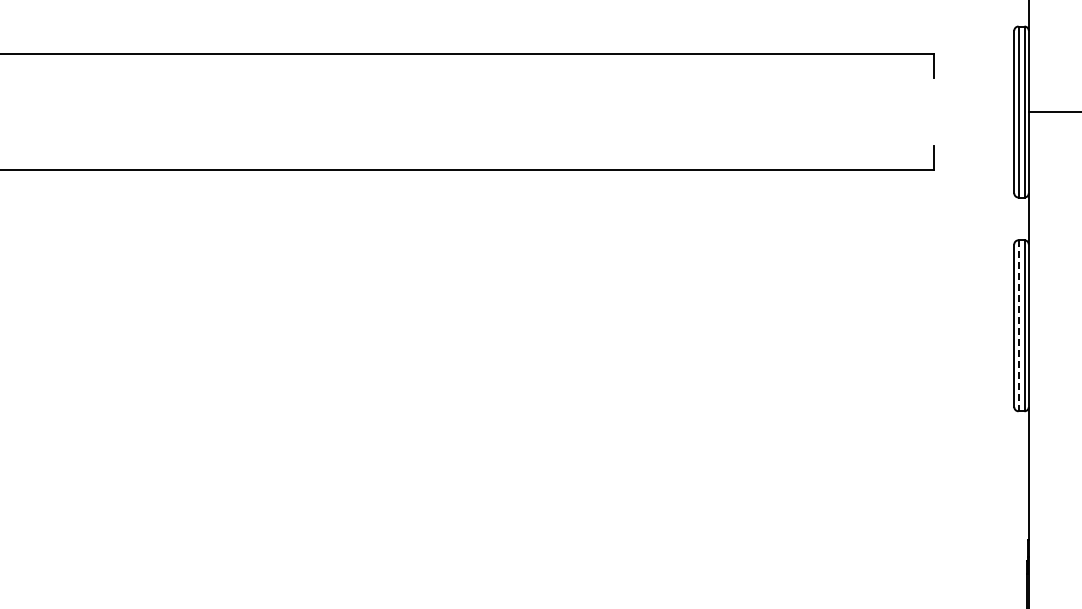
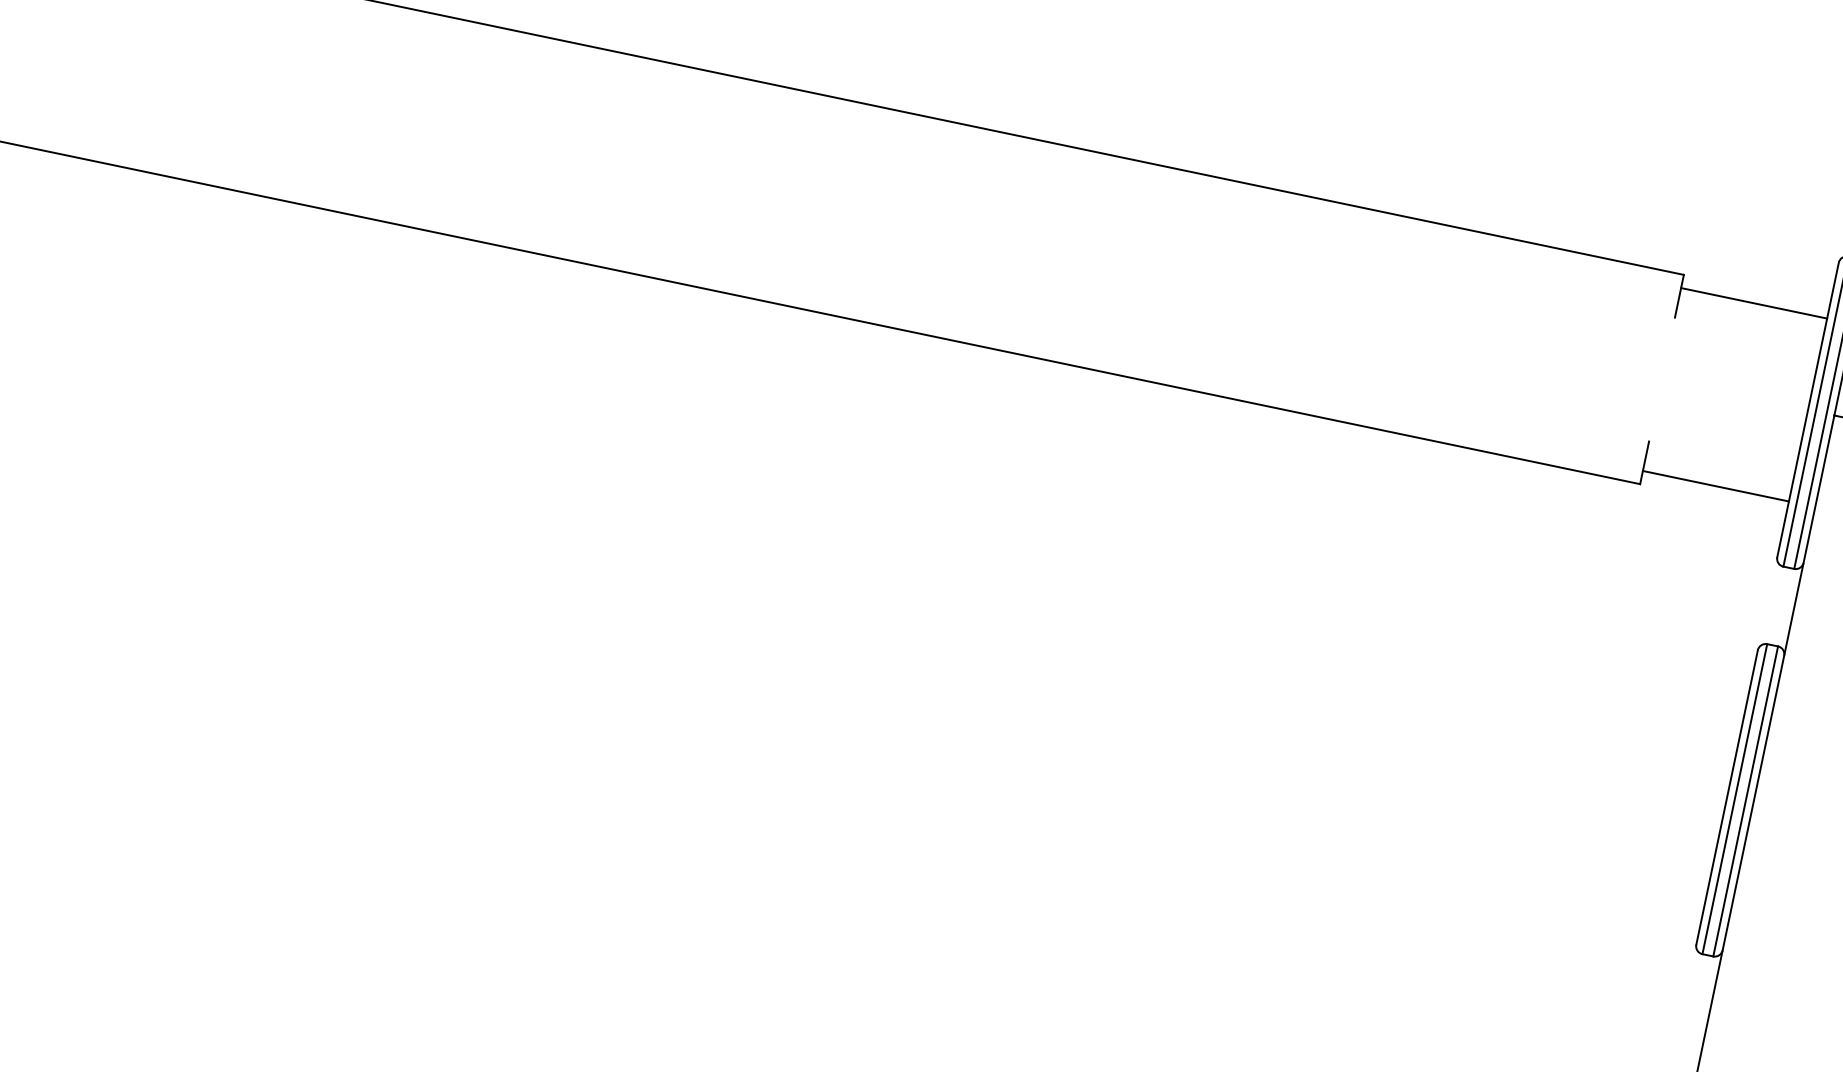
line: (973, 61) -> (1753, 302), added
line: (973, 162) -> (1715, 486), added
line: (1018, 325) -> (1734, 798), dashed -> solid

